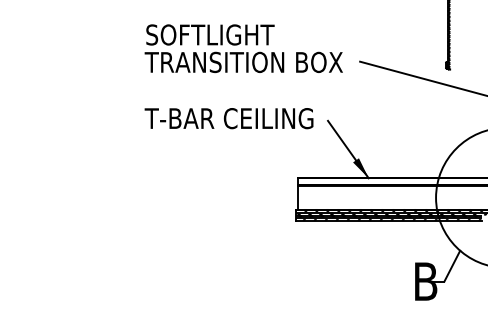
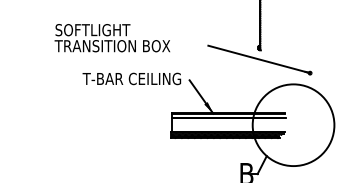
text: (243, 49) -> (112, 38), moved

